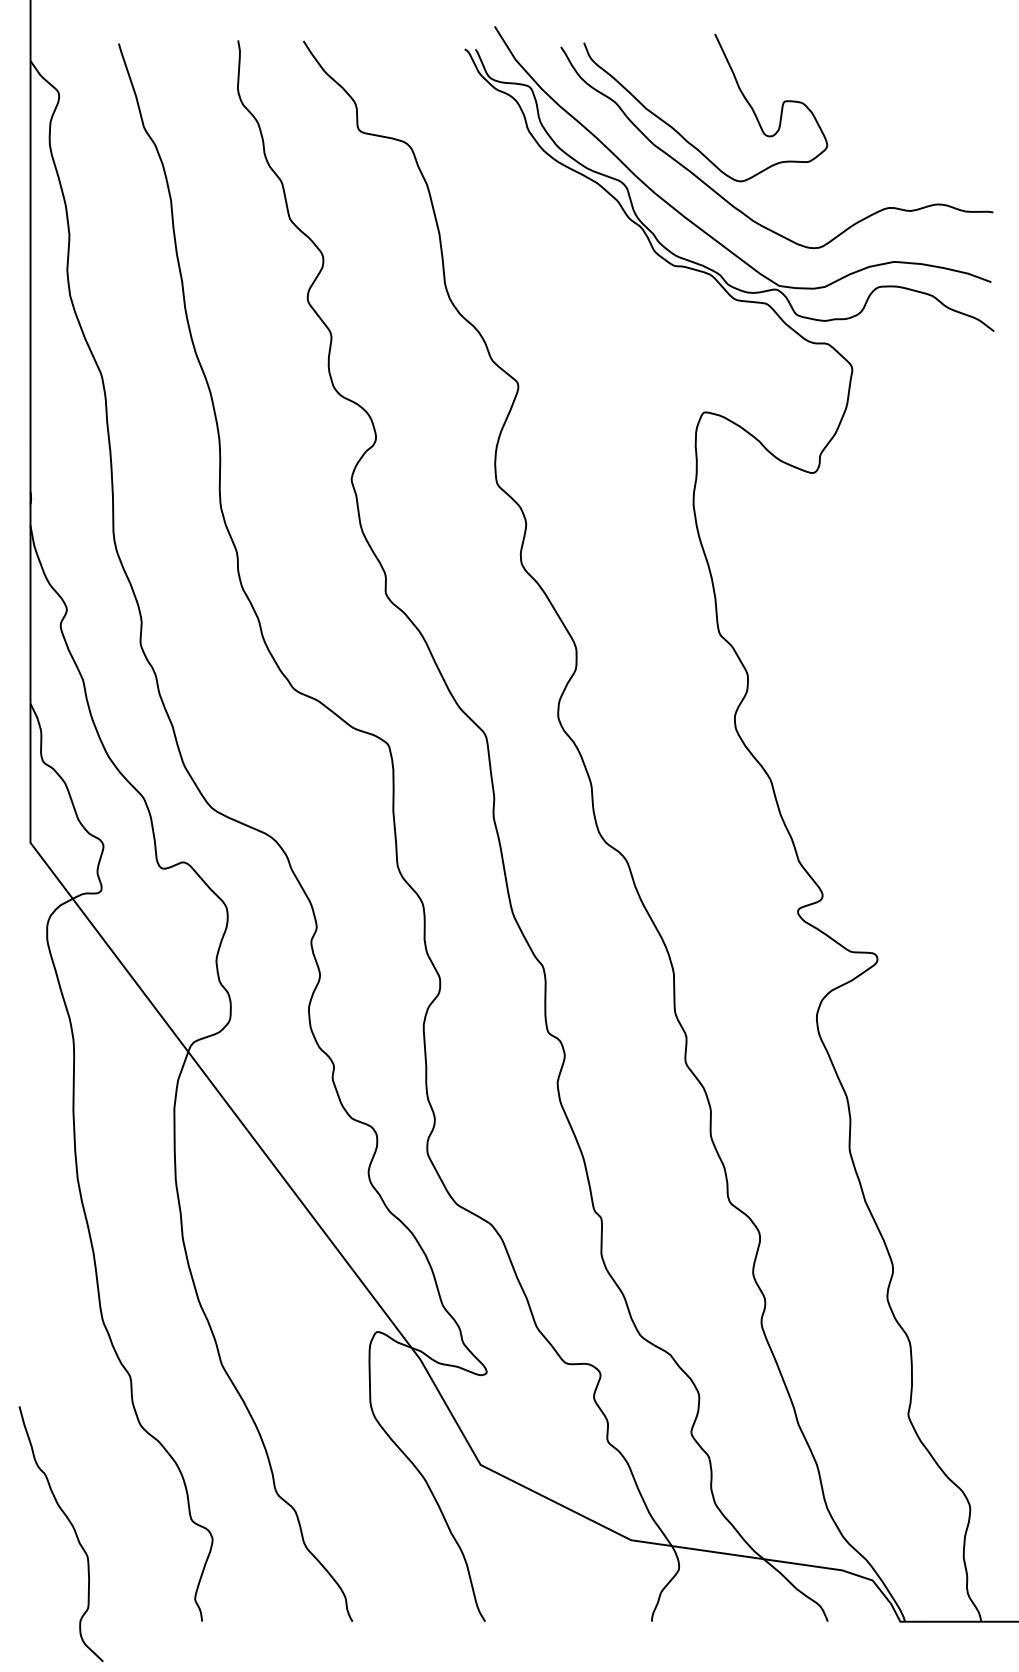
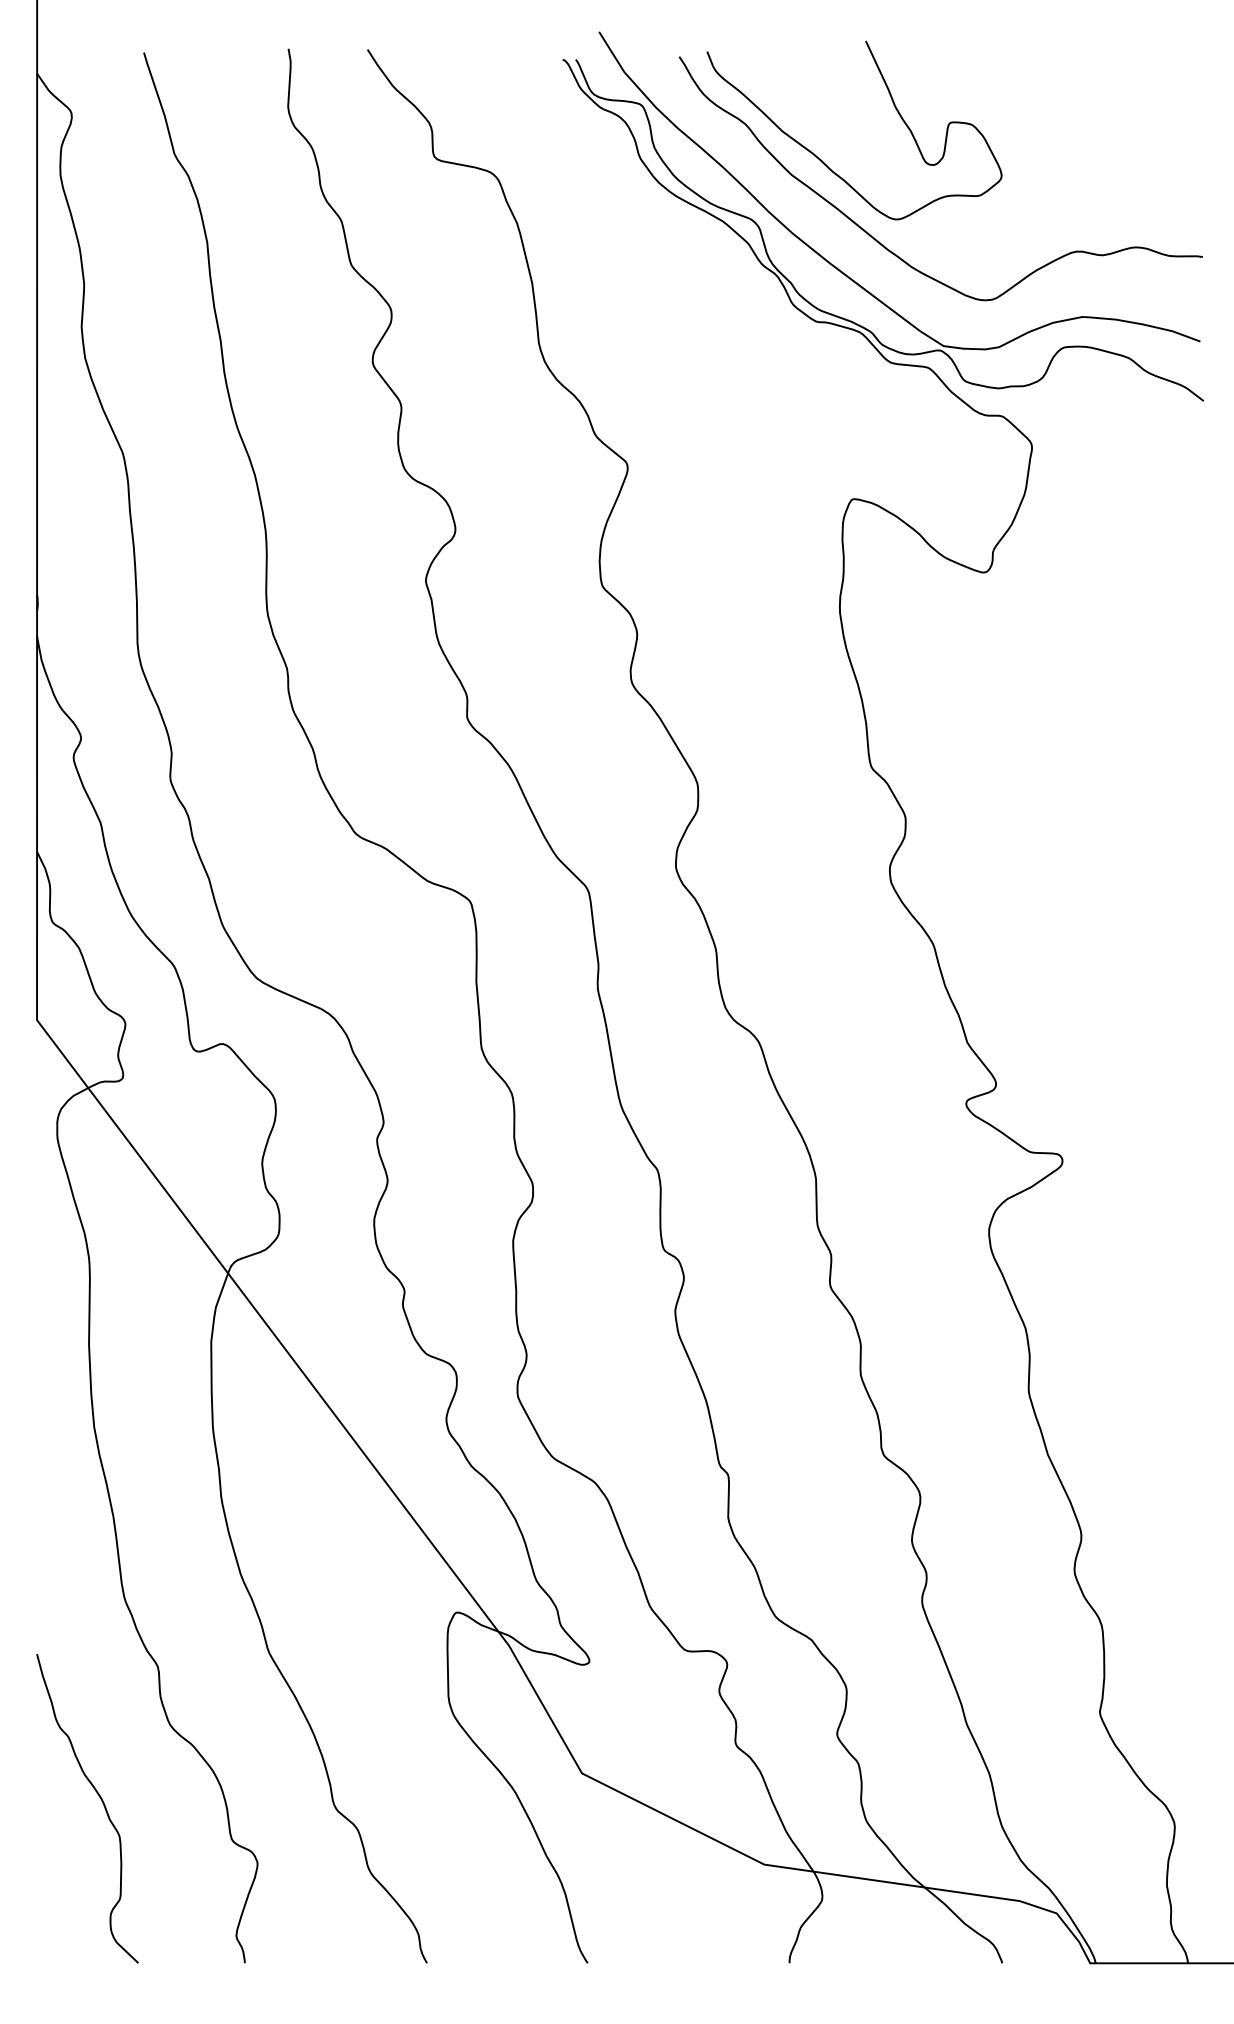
curve: (72, 1528) -> (101, 1801), moved

